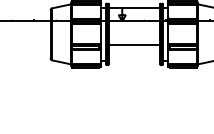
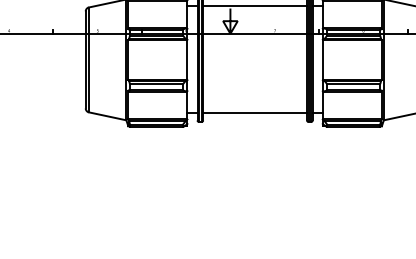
line: (134, 44) -> (255, 112), moved

